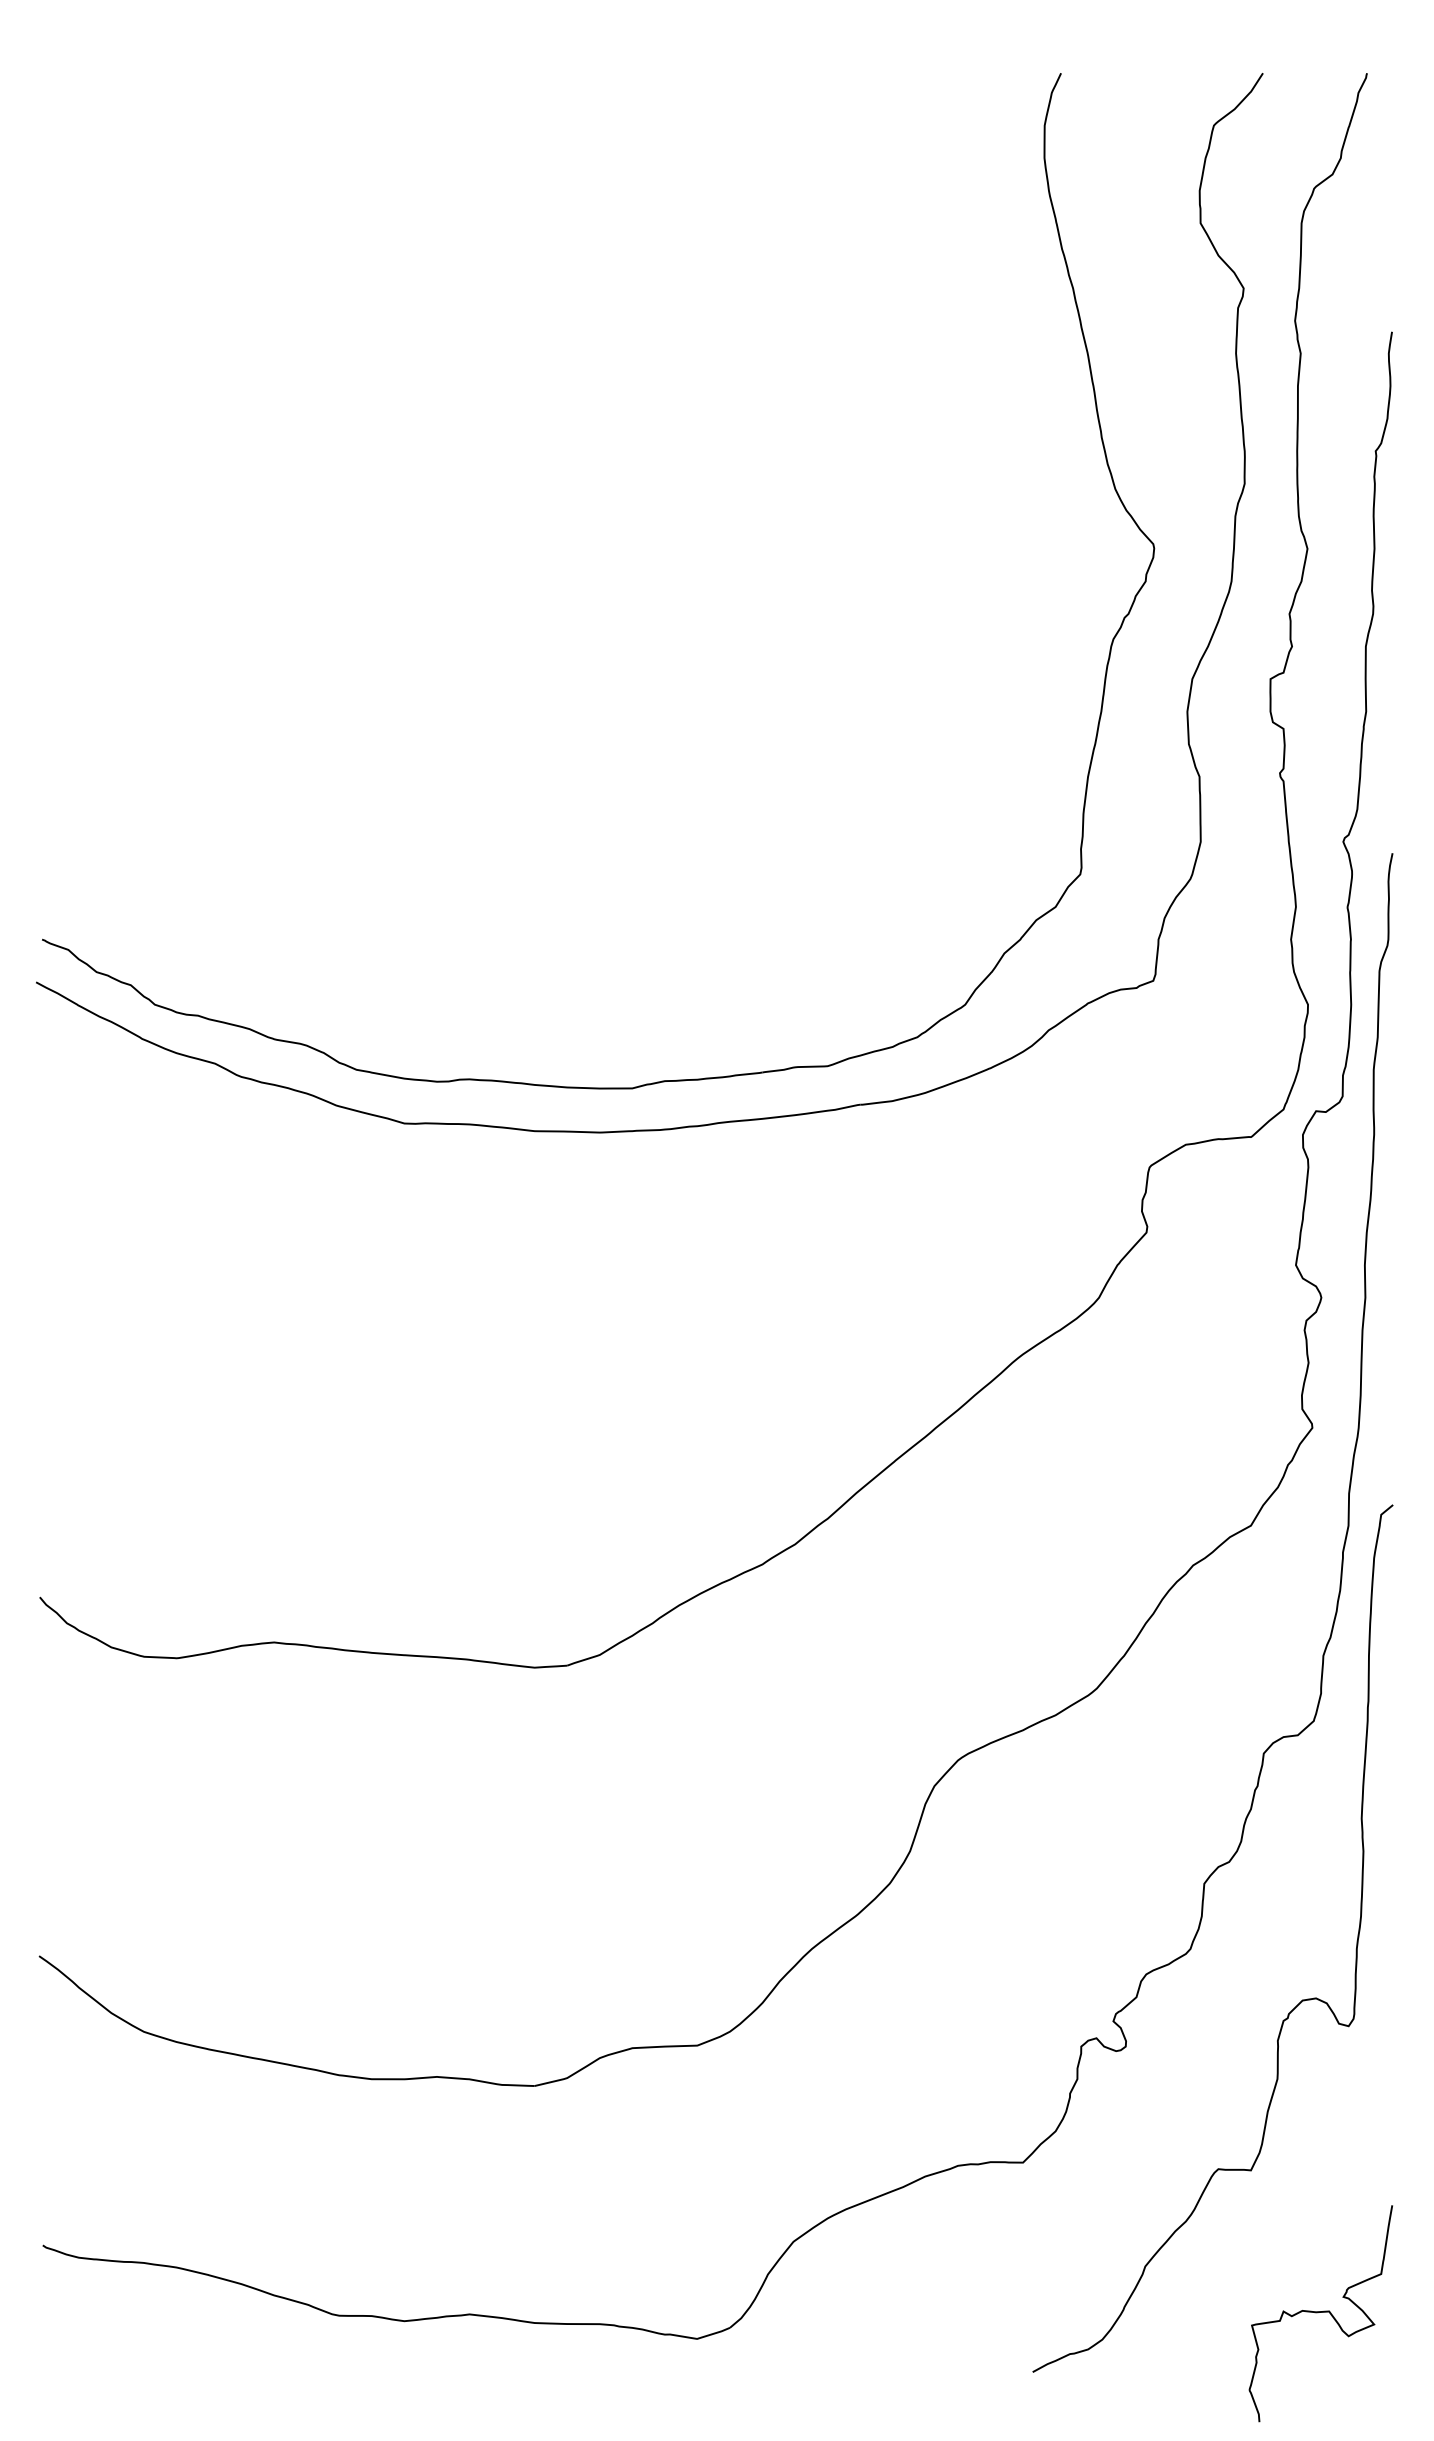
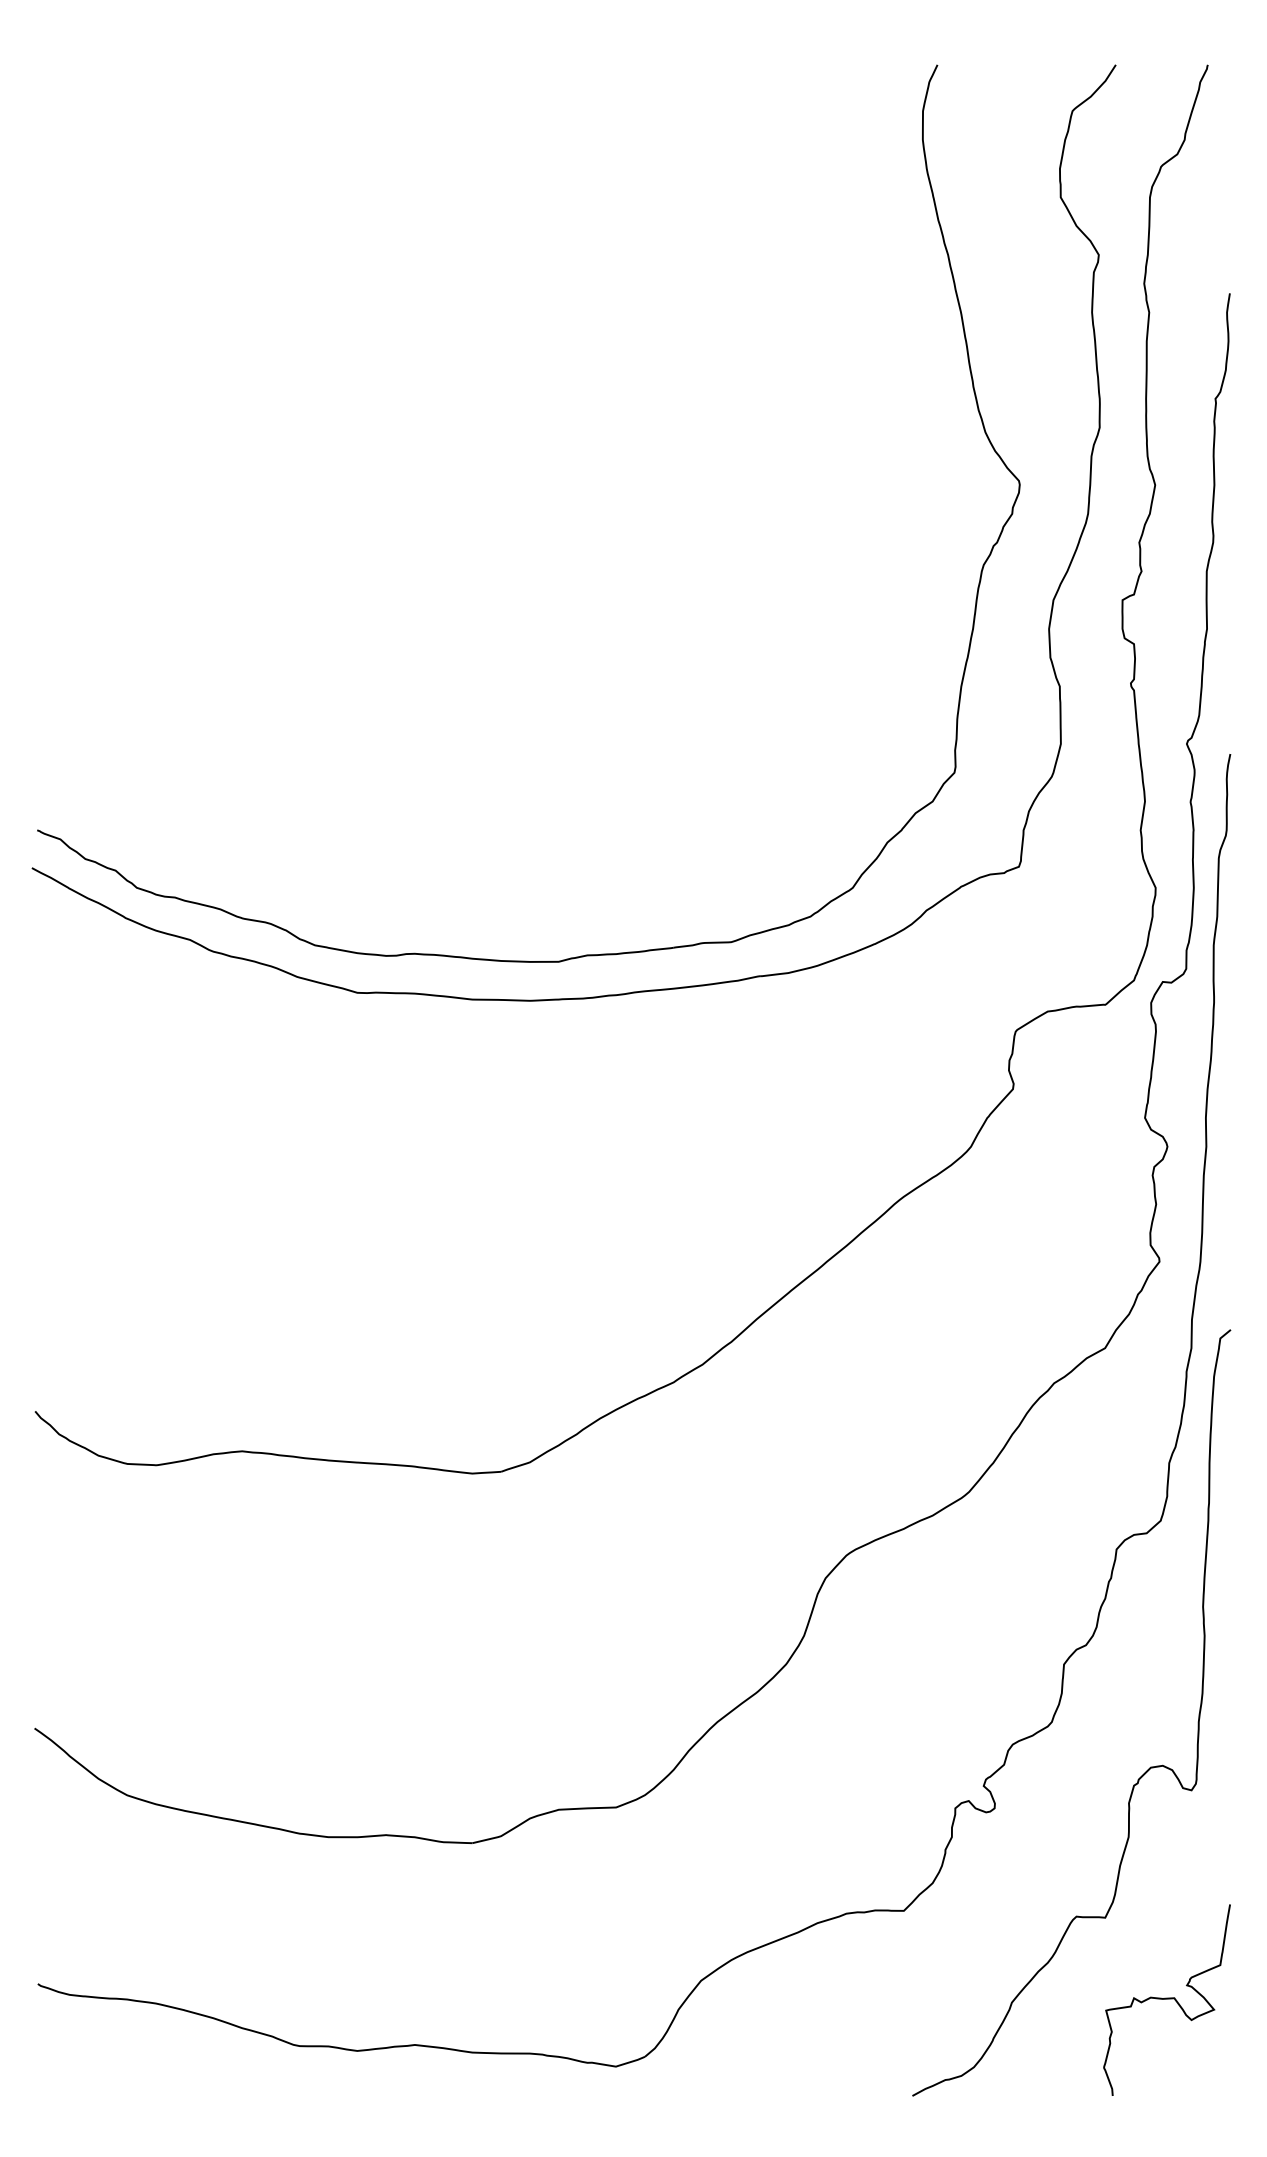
curve: (1320, 2312) -> (1166, 1999), moved

